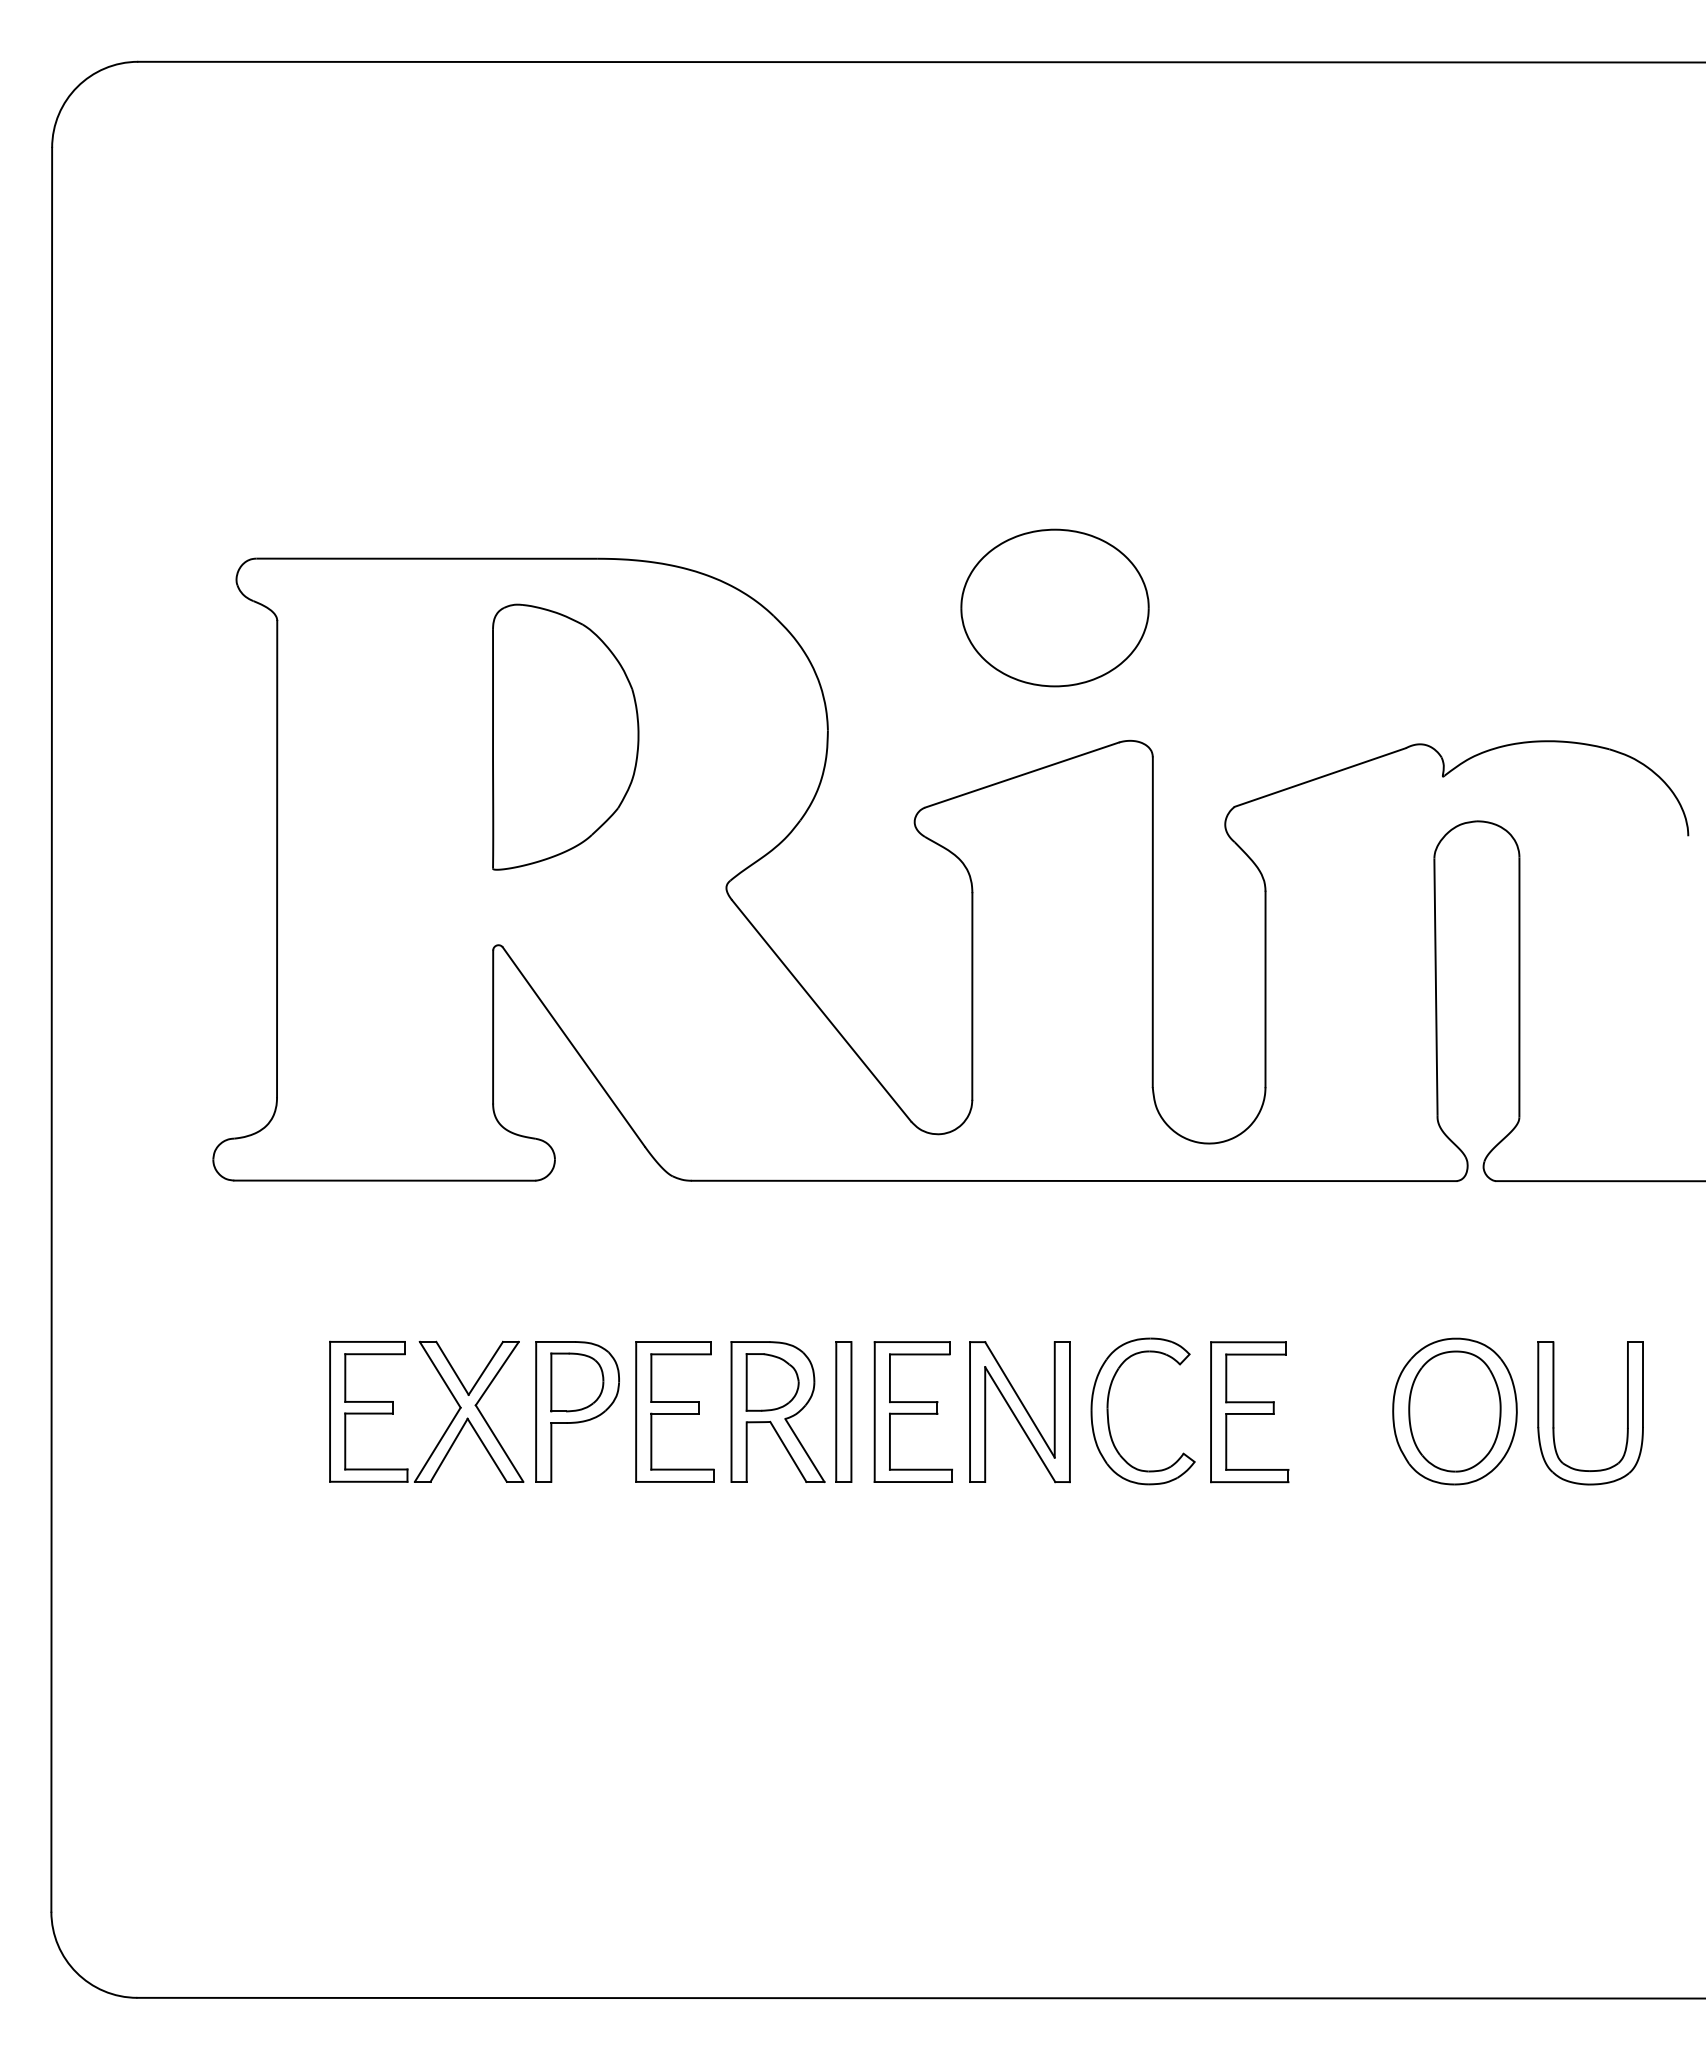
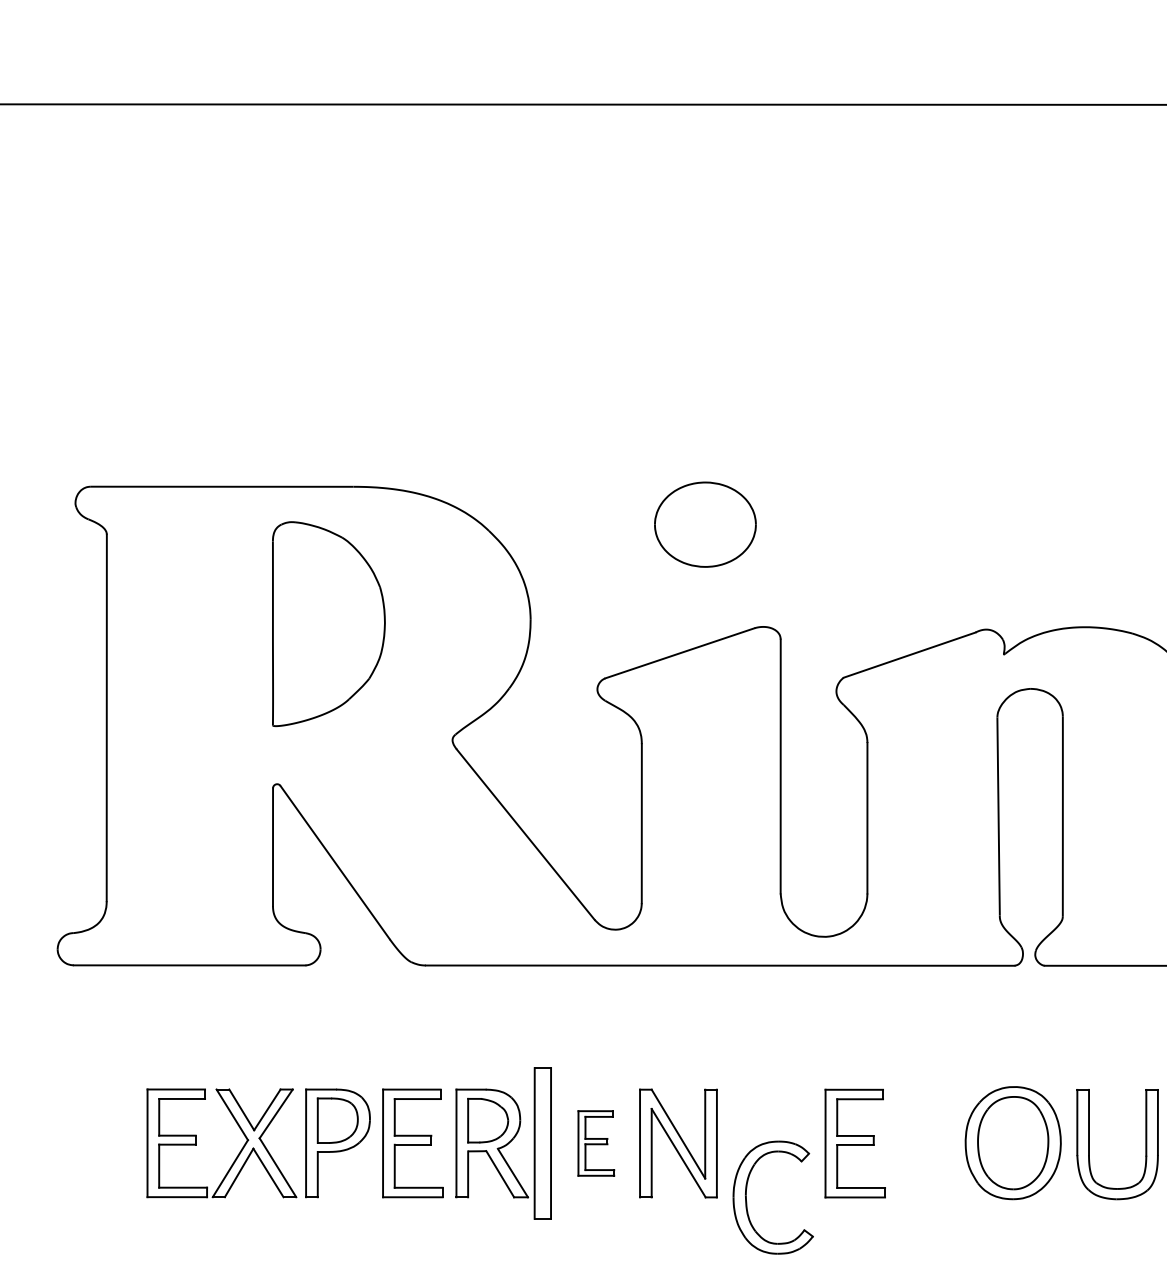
part: (1054, 607) -> (705, 524), size x0.7
part: (843, 1411) -> (542, 1143), size x1.4
part: (912, 1411) -> (595, 1143), size x0.6
part: (1108, 1411) -> (746, 1197), moved

